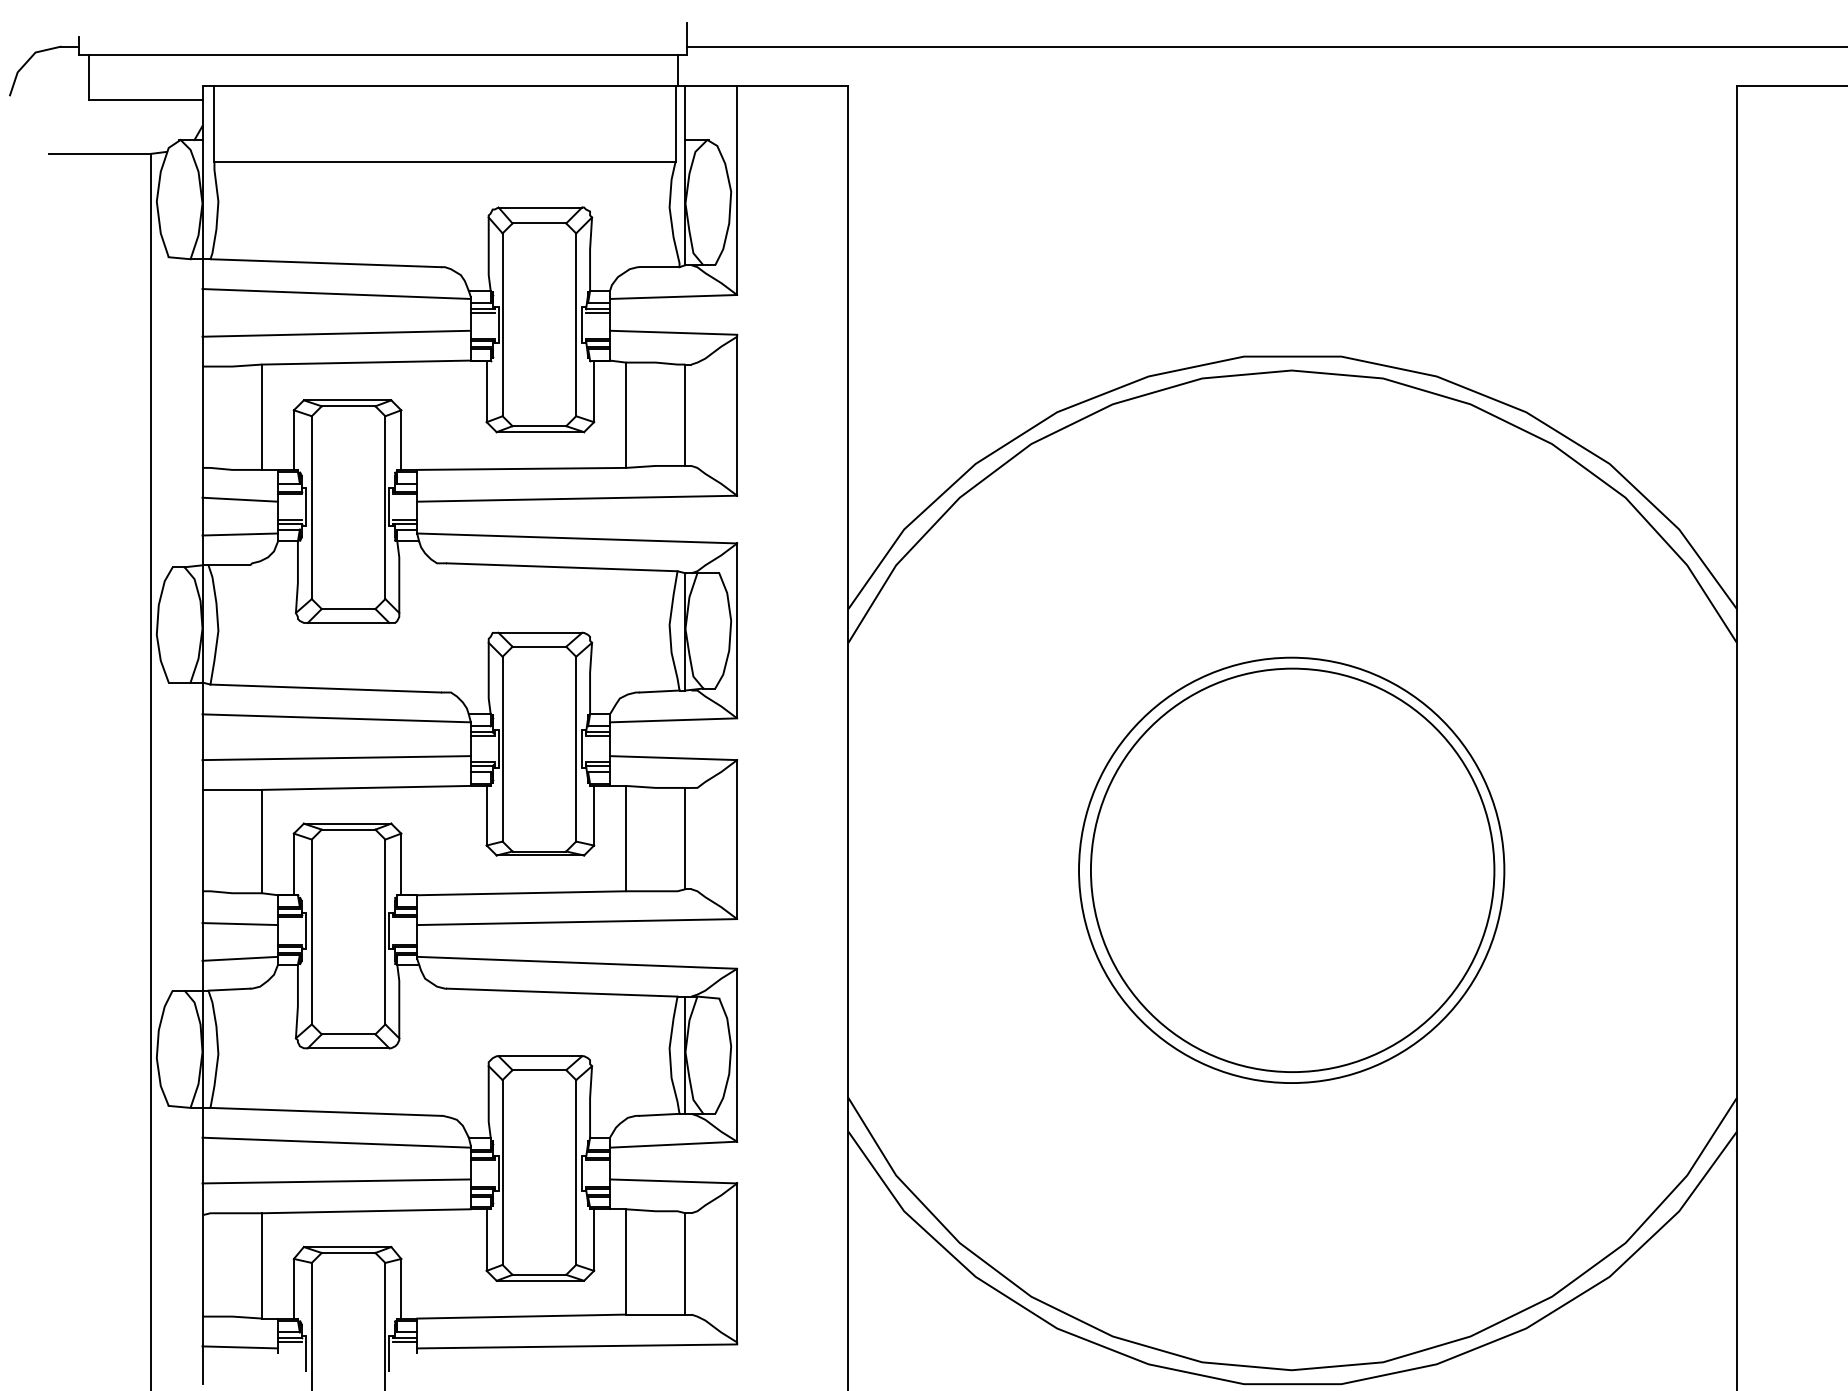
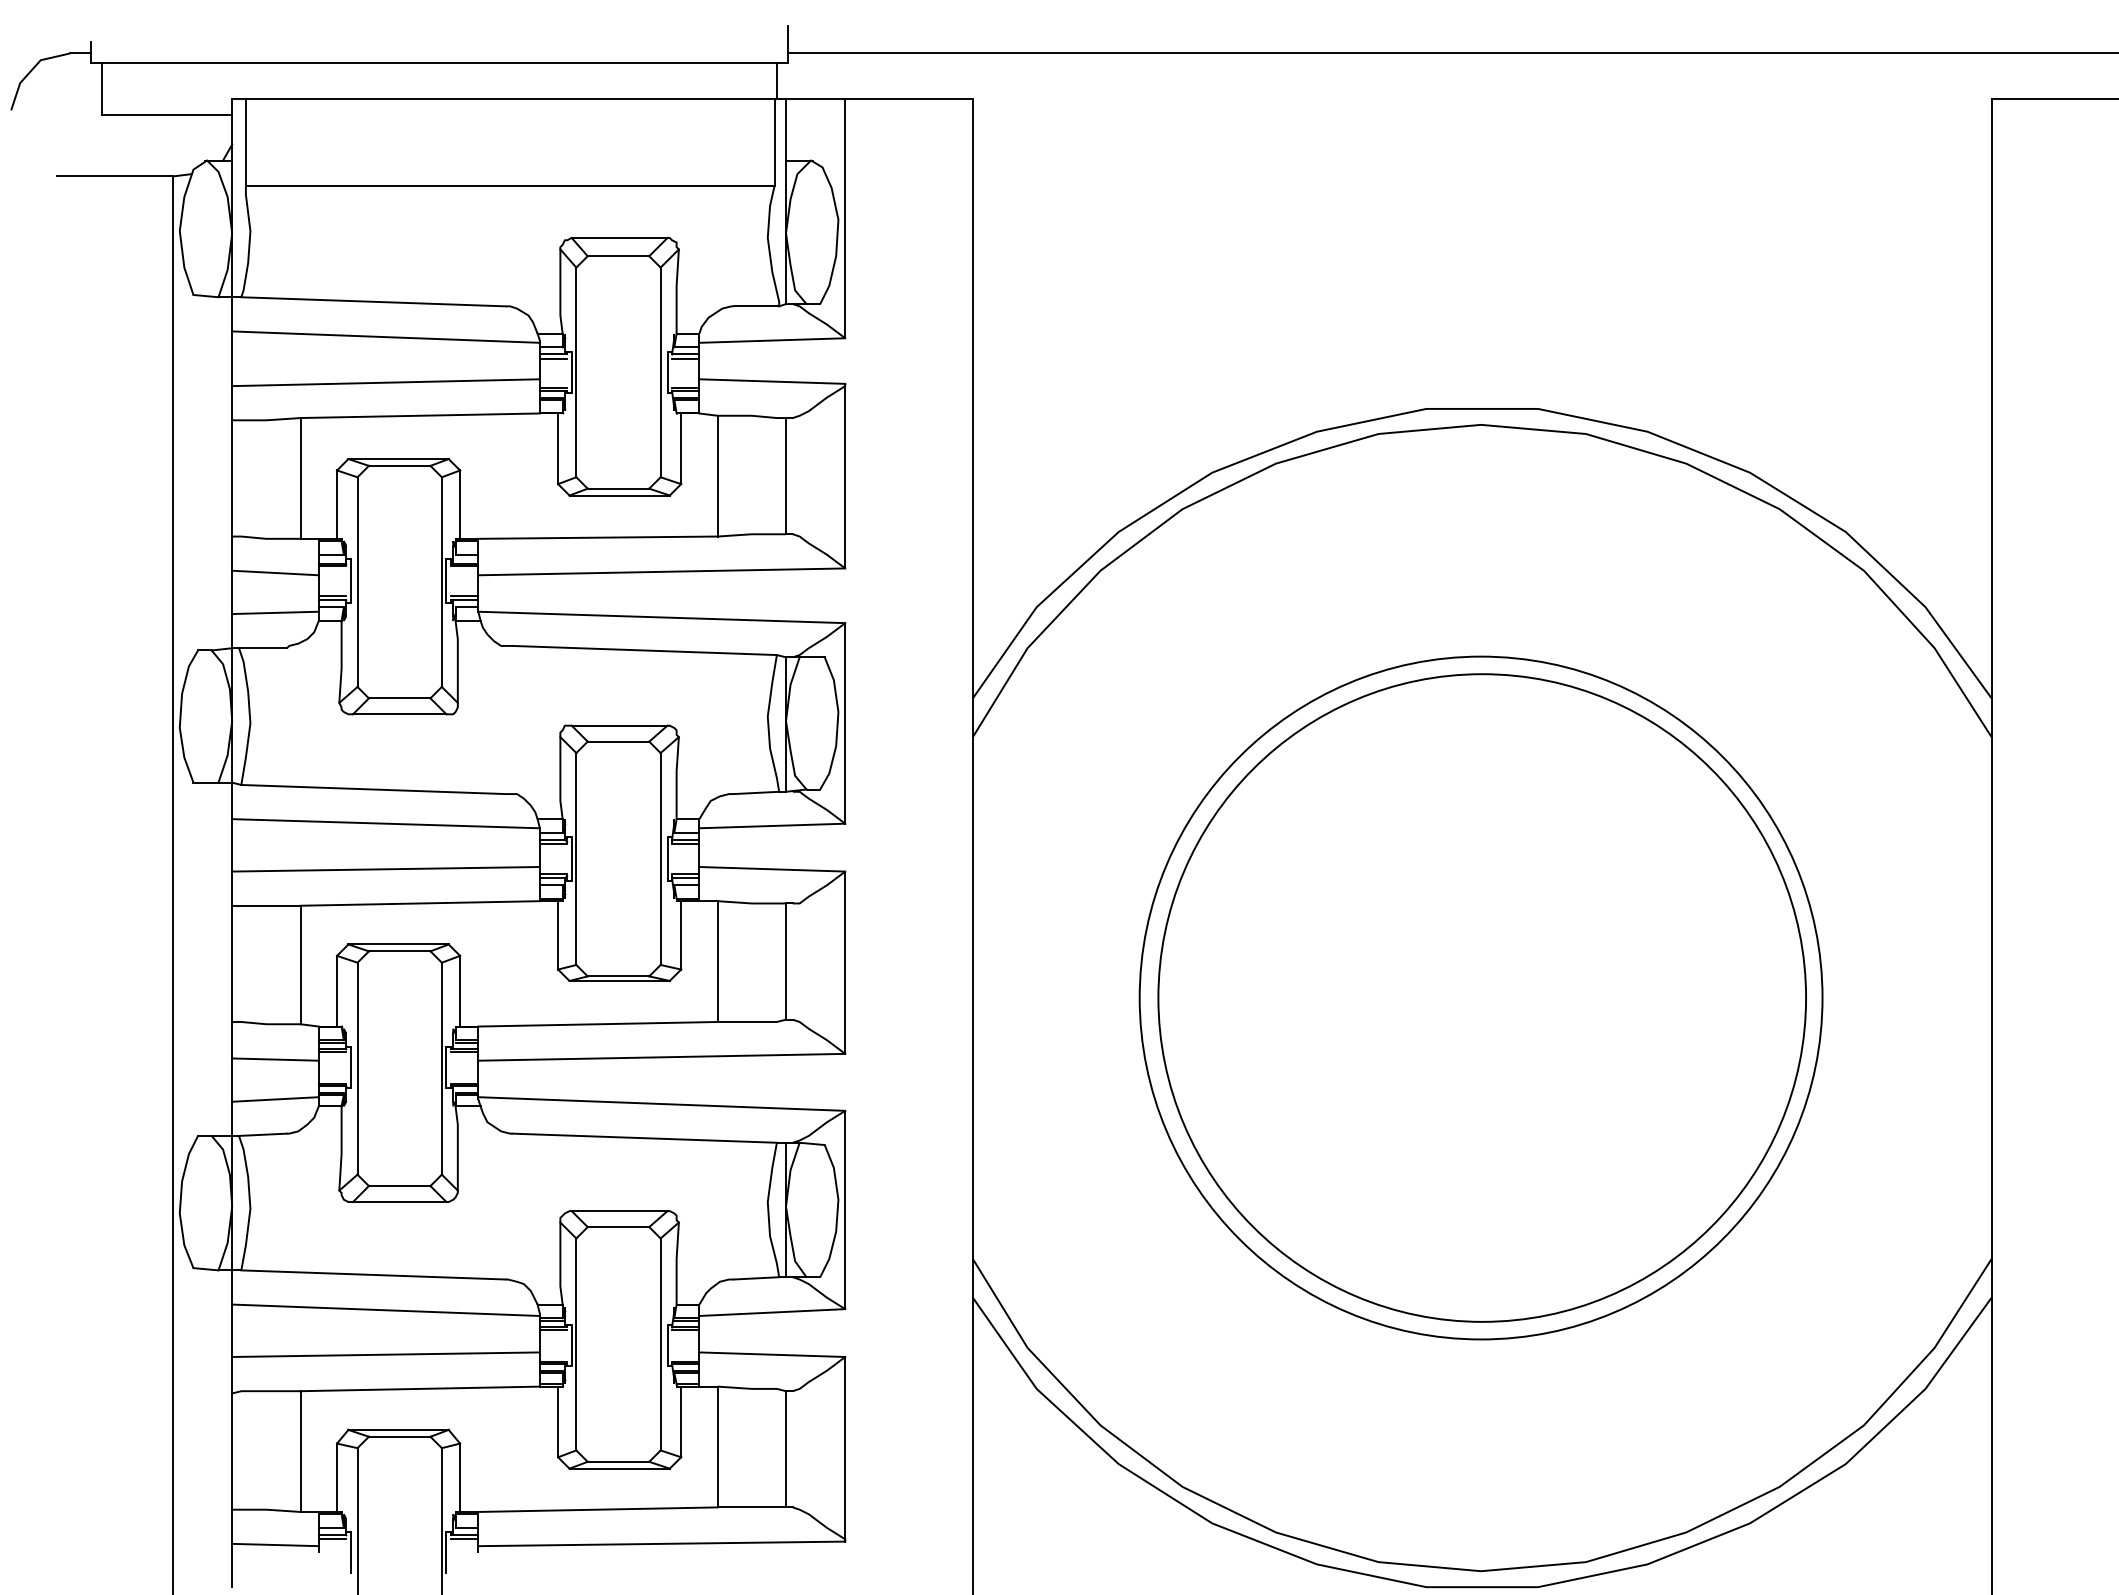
circle: (1291, 869) -> (1480, 997), size x1.4
circle: (1292, 869) -> (1481, 997), size x1.4

